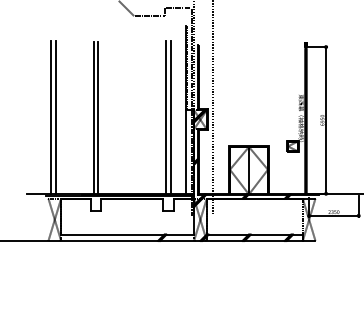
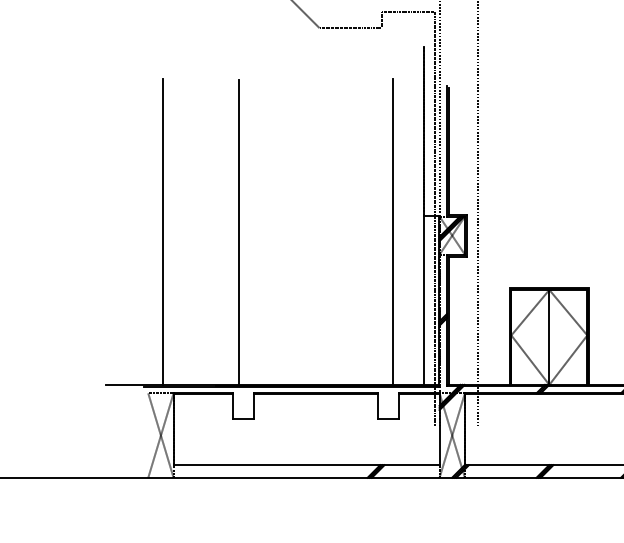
line: (51, 117) -> (154, 230), removed
line: (98, 117) -> (248, 230), removed
line: (166, 117) -> (384, 230), removed

